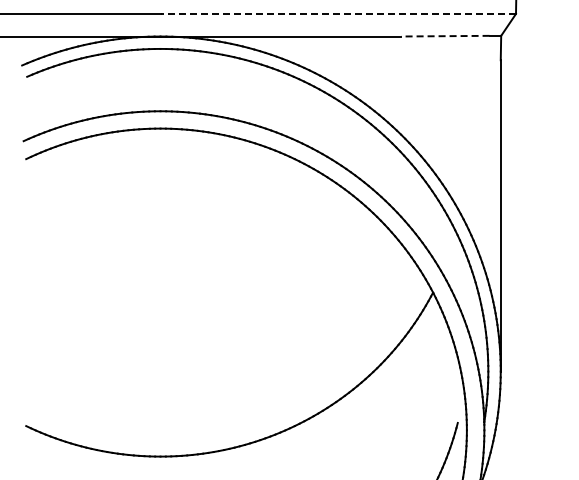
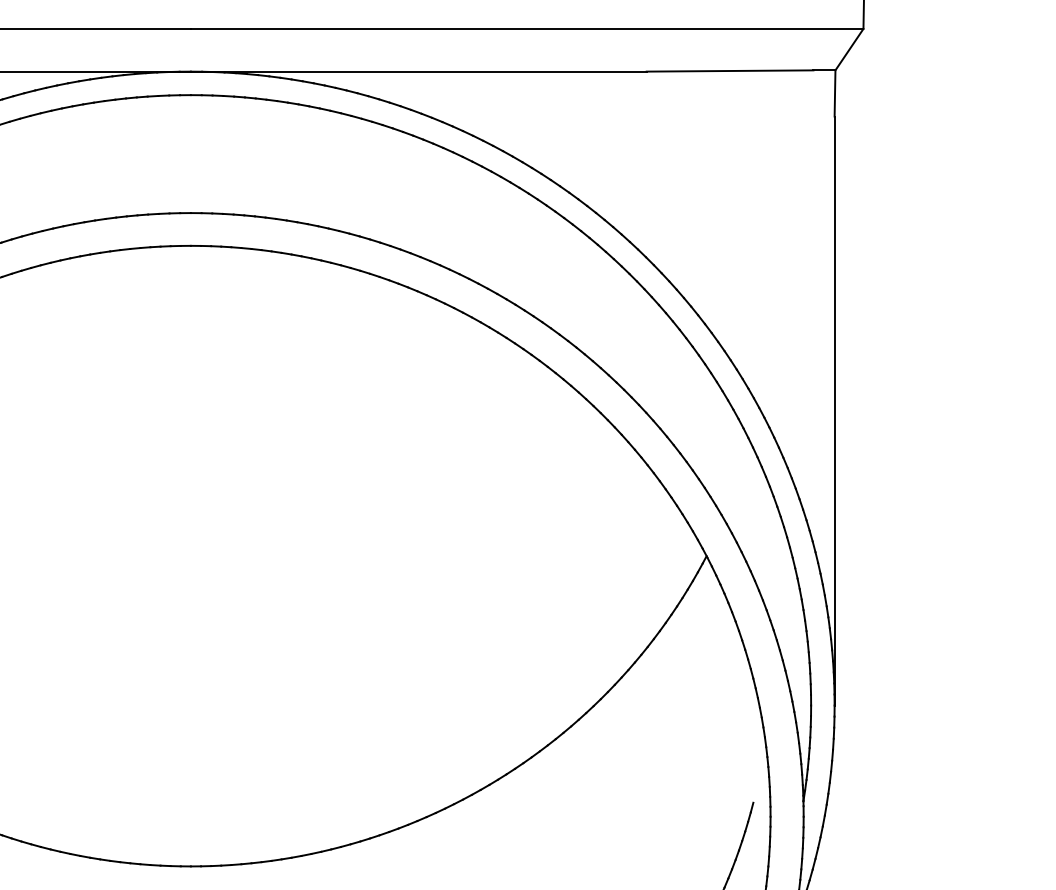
line: (338, 13) -> (527, 28), dashed -> solid
line: (445, 36) -> (730, 71), dashed -> solid

